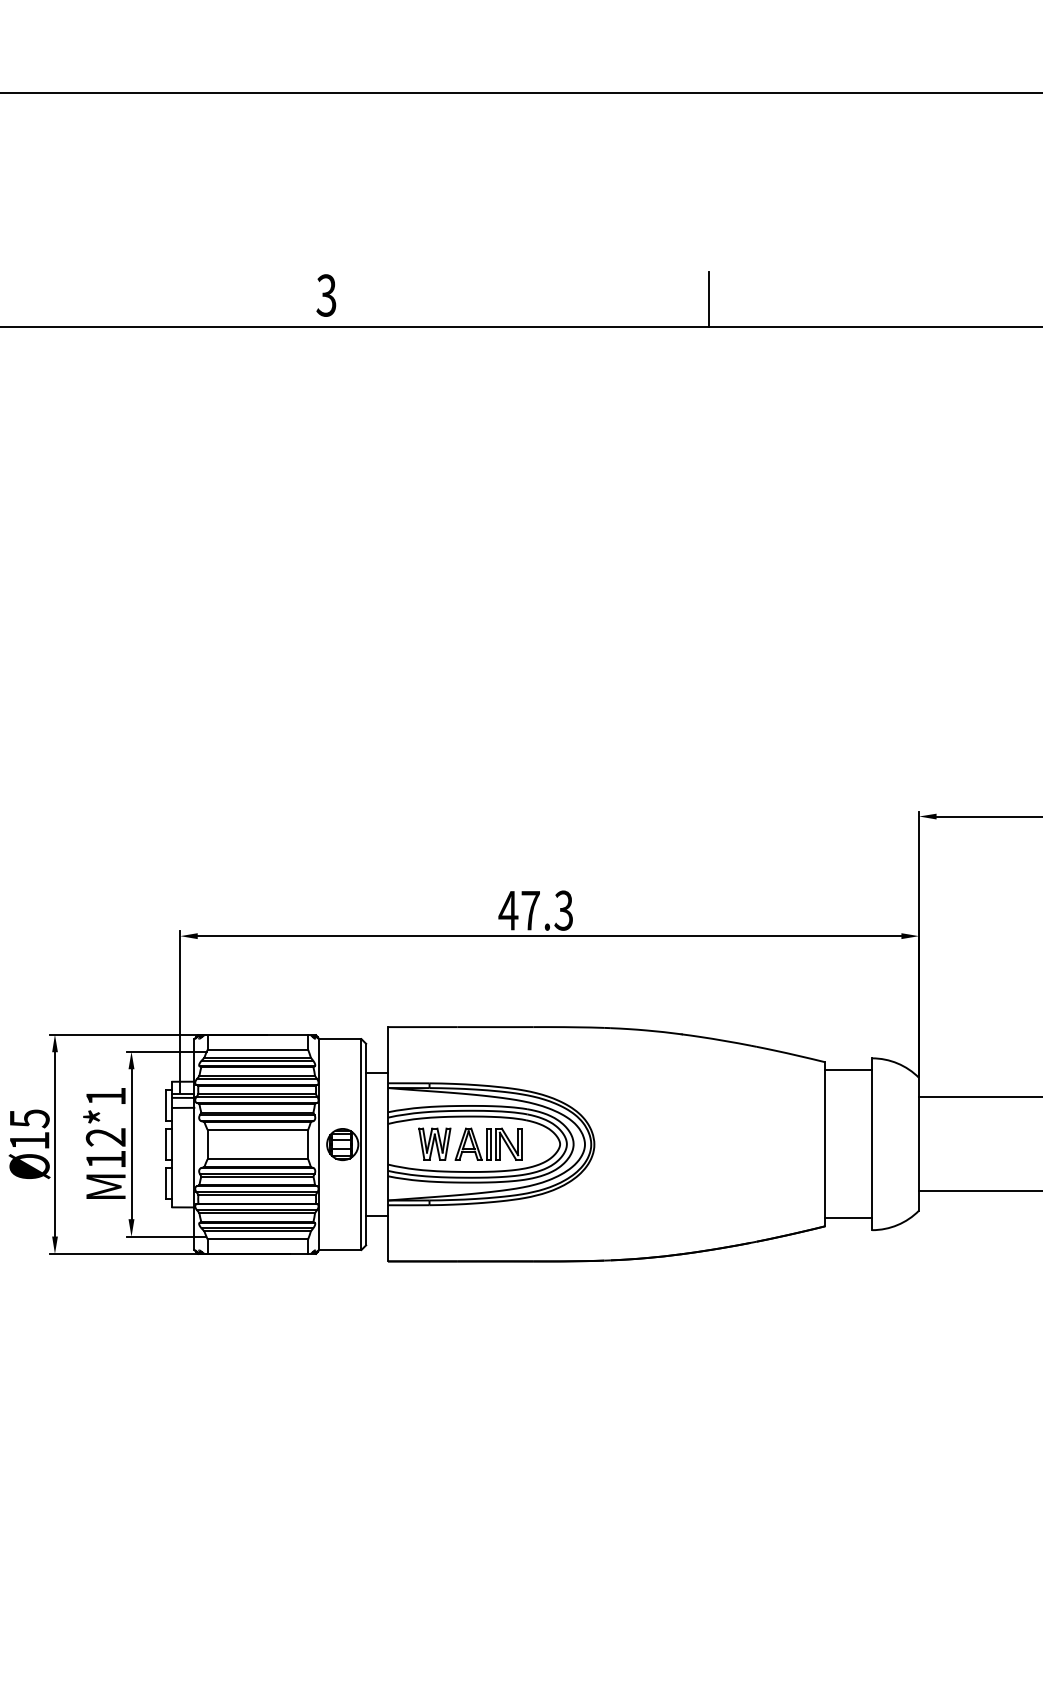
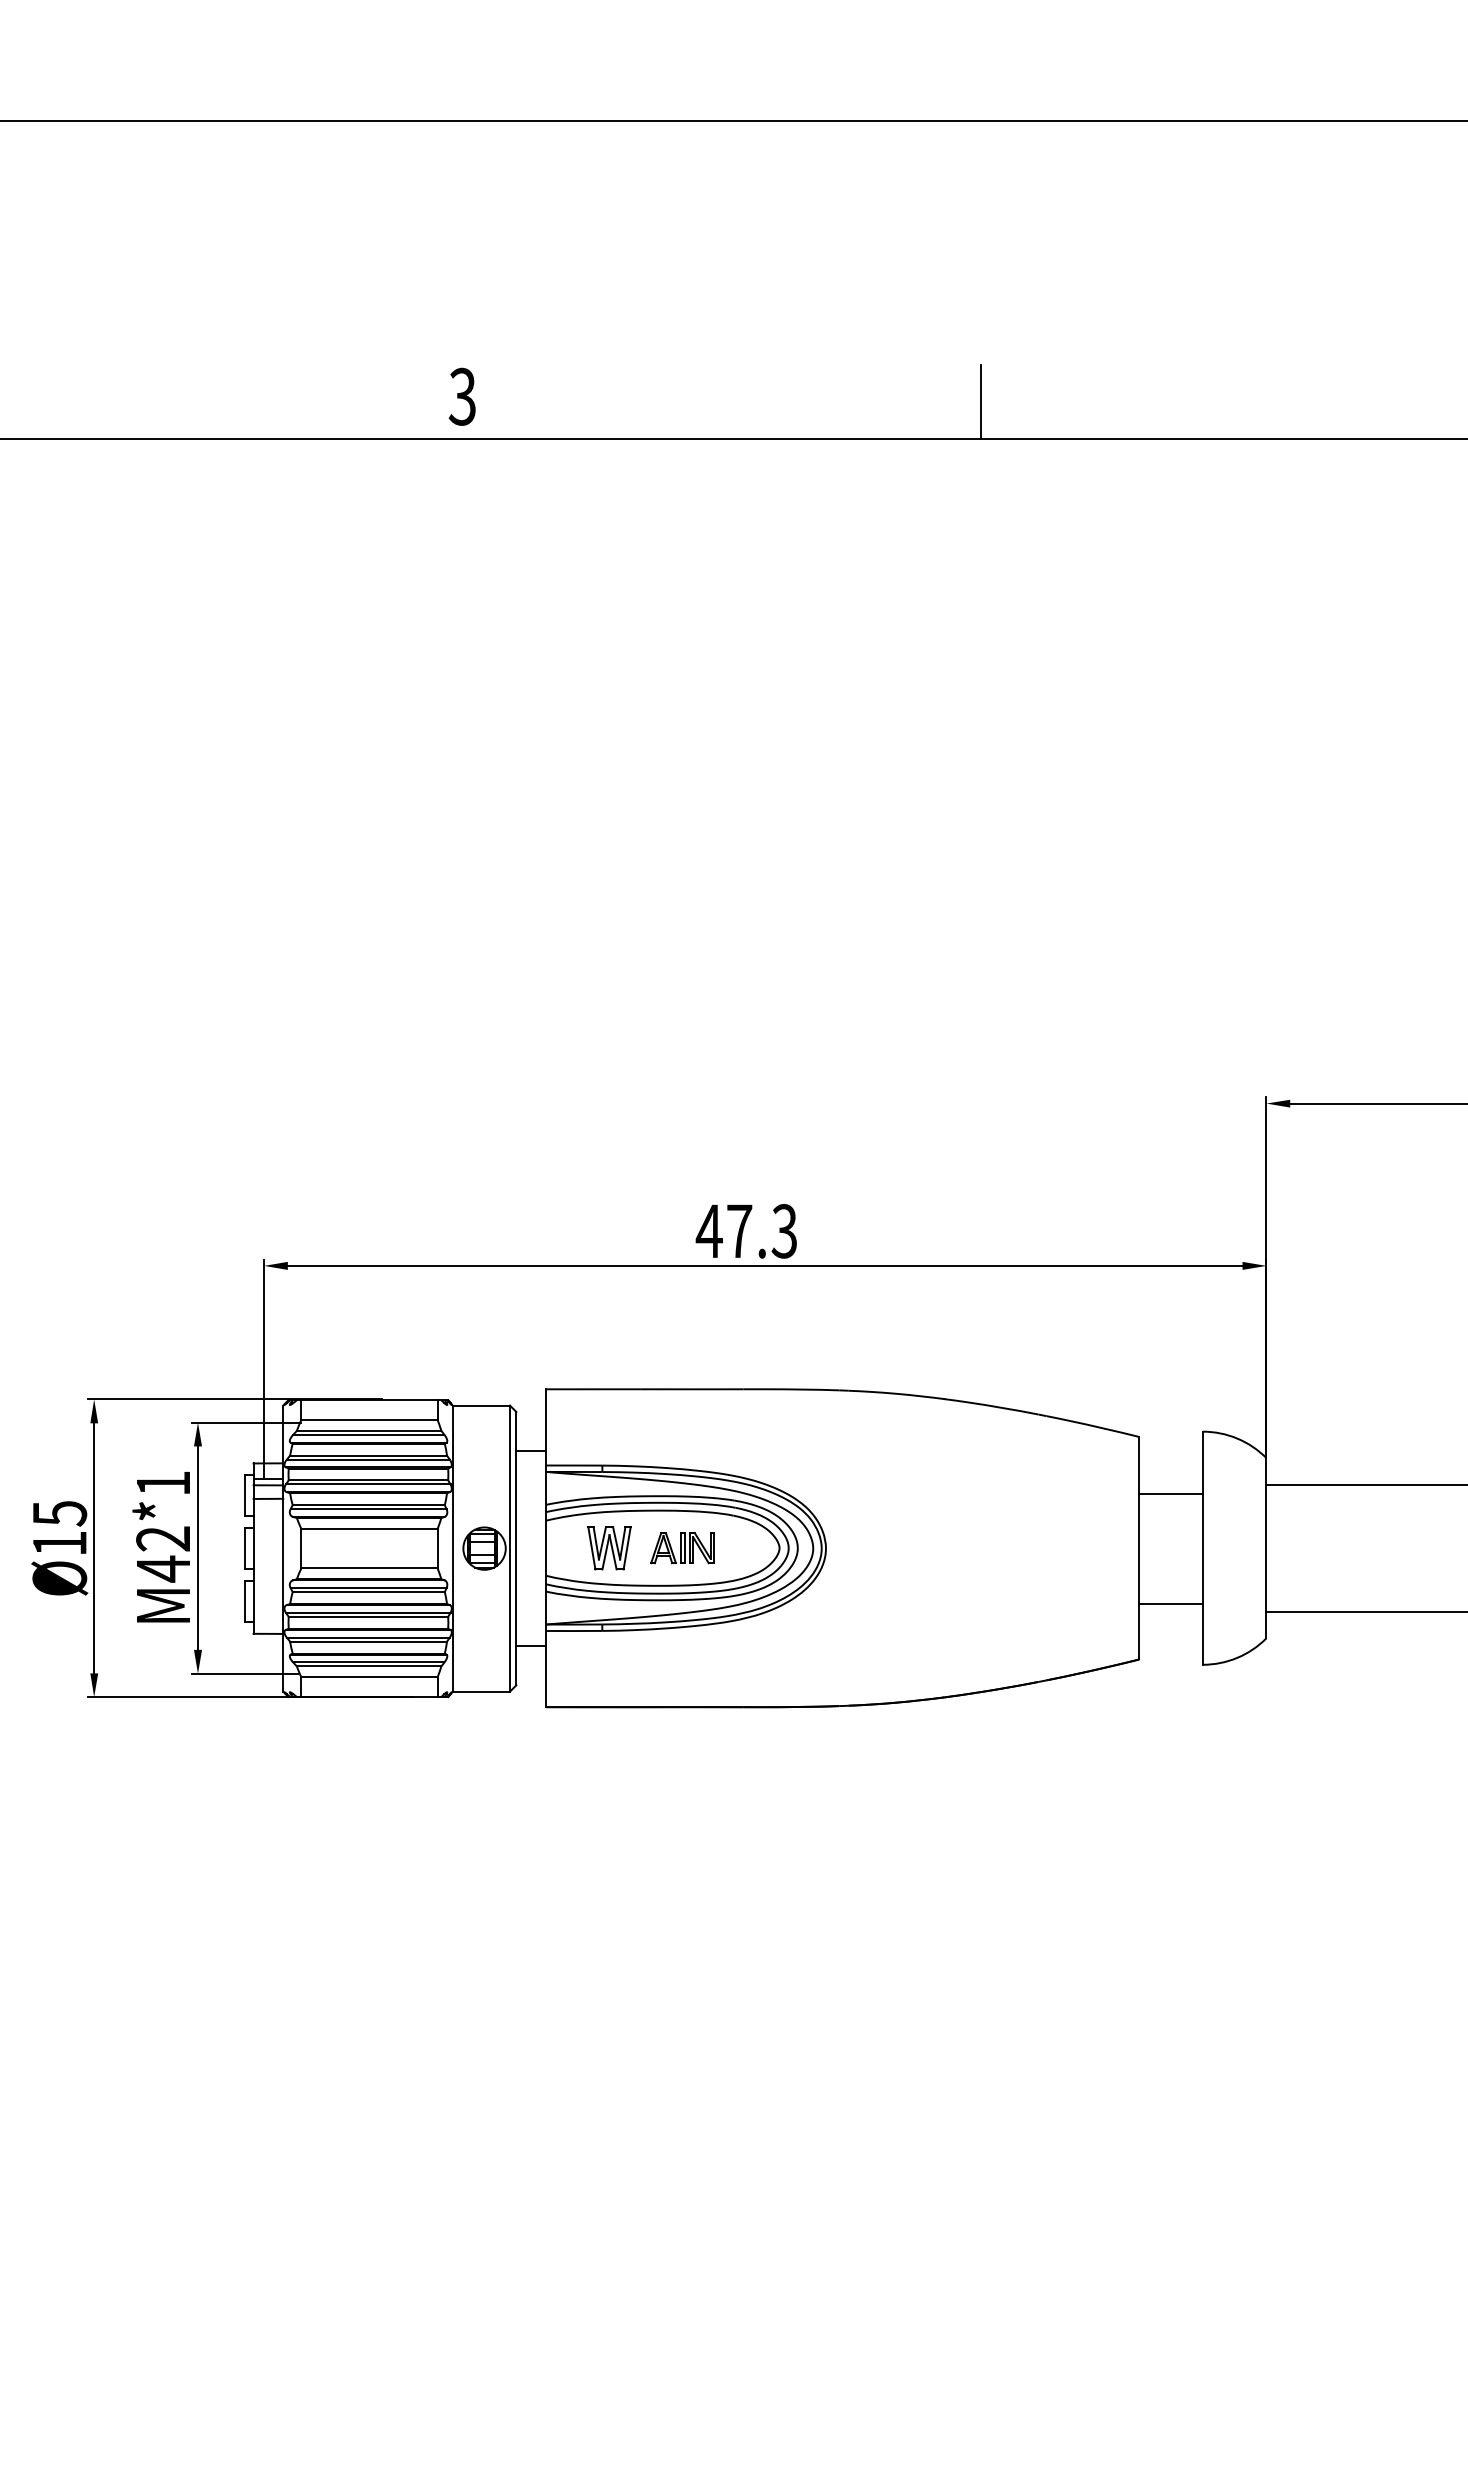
line: (848, 1070) -> (1170, 1493), moved
part: (488, 1144) -> (682, 1548), size x0.7
text: (106, 1159) -> (163, 1568), M12*1 -> M42*1
line: (848, 1218) -> (1170, 1603), moved

